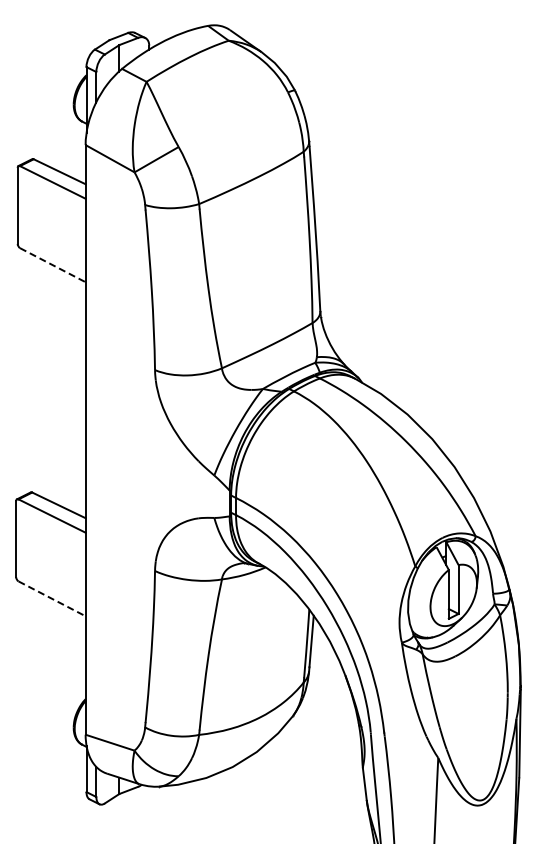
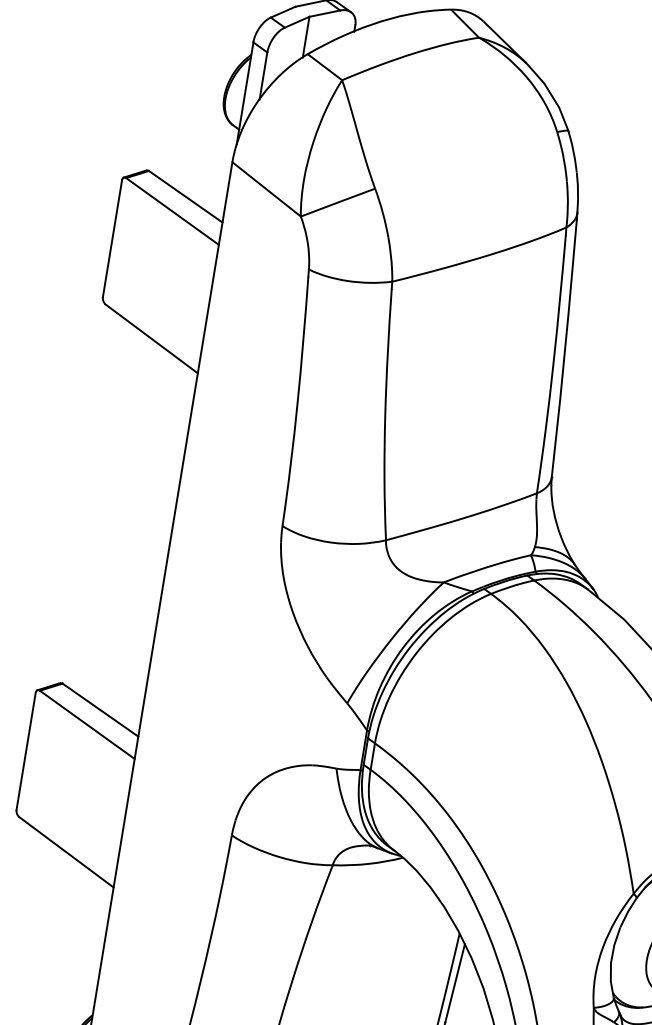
line: (52, 265) -> (151, 339), dashed -> solid
line: (52, 598) -> (67, 851), dashed -> solid

